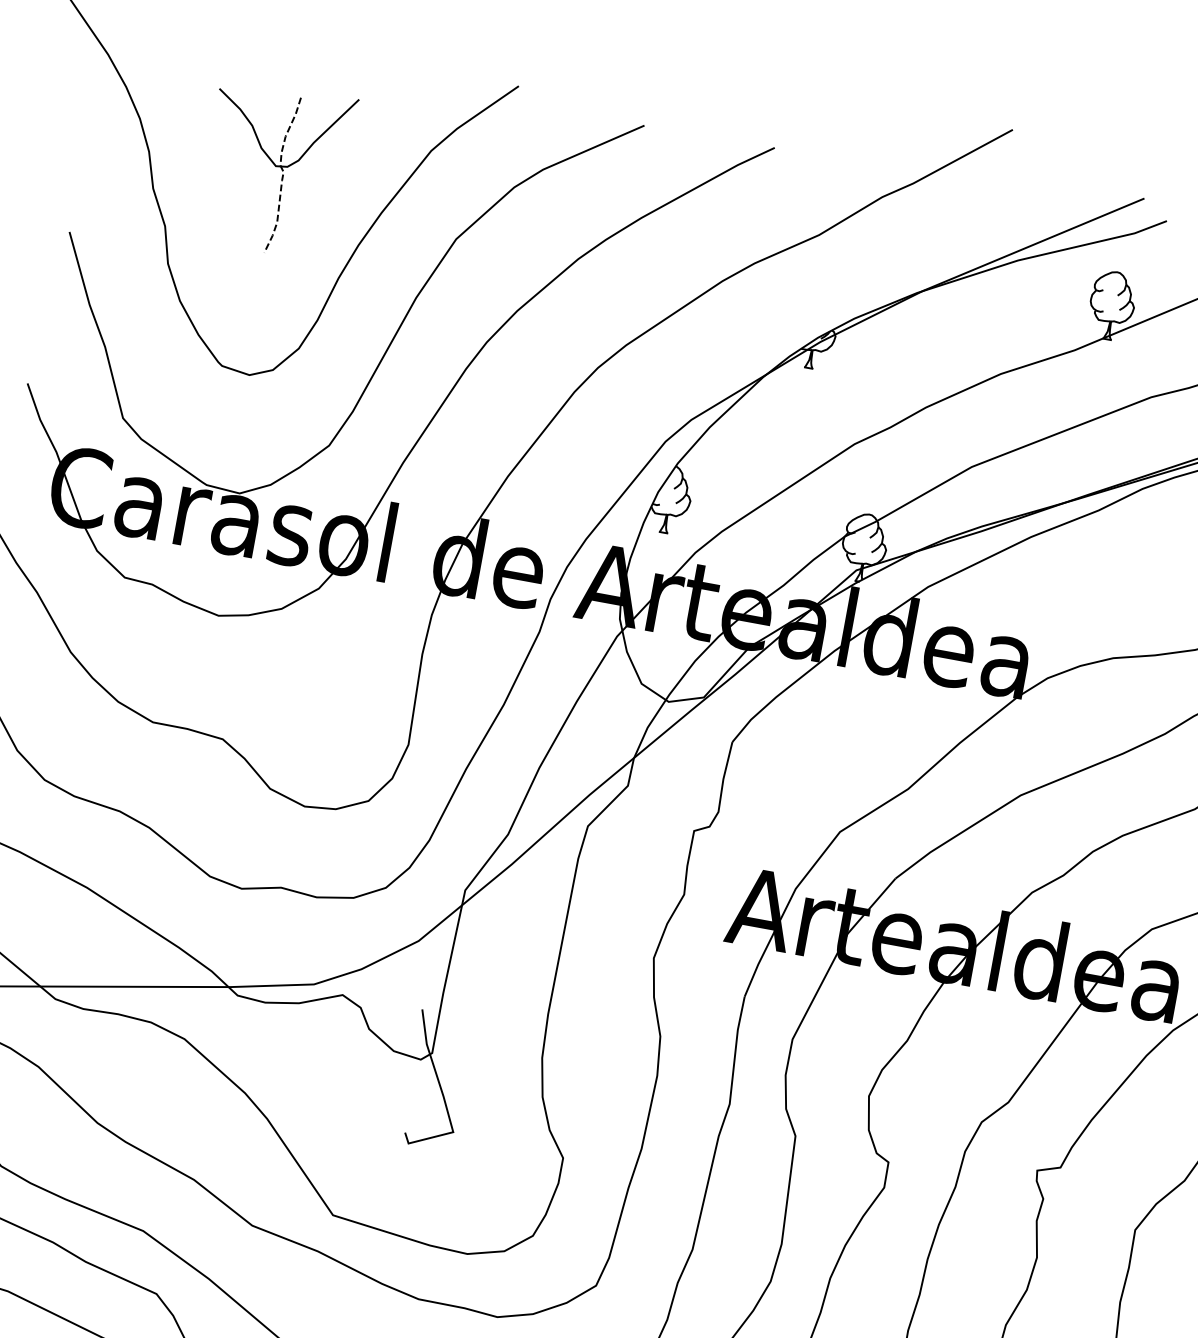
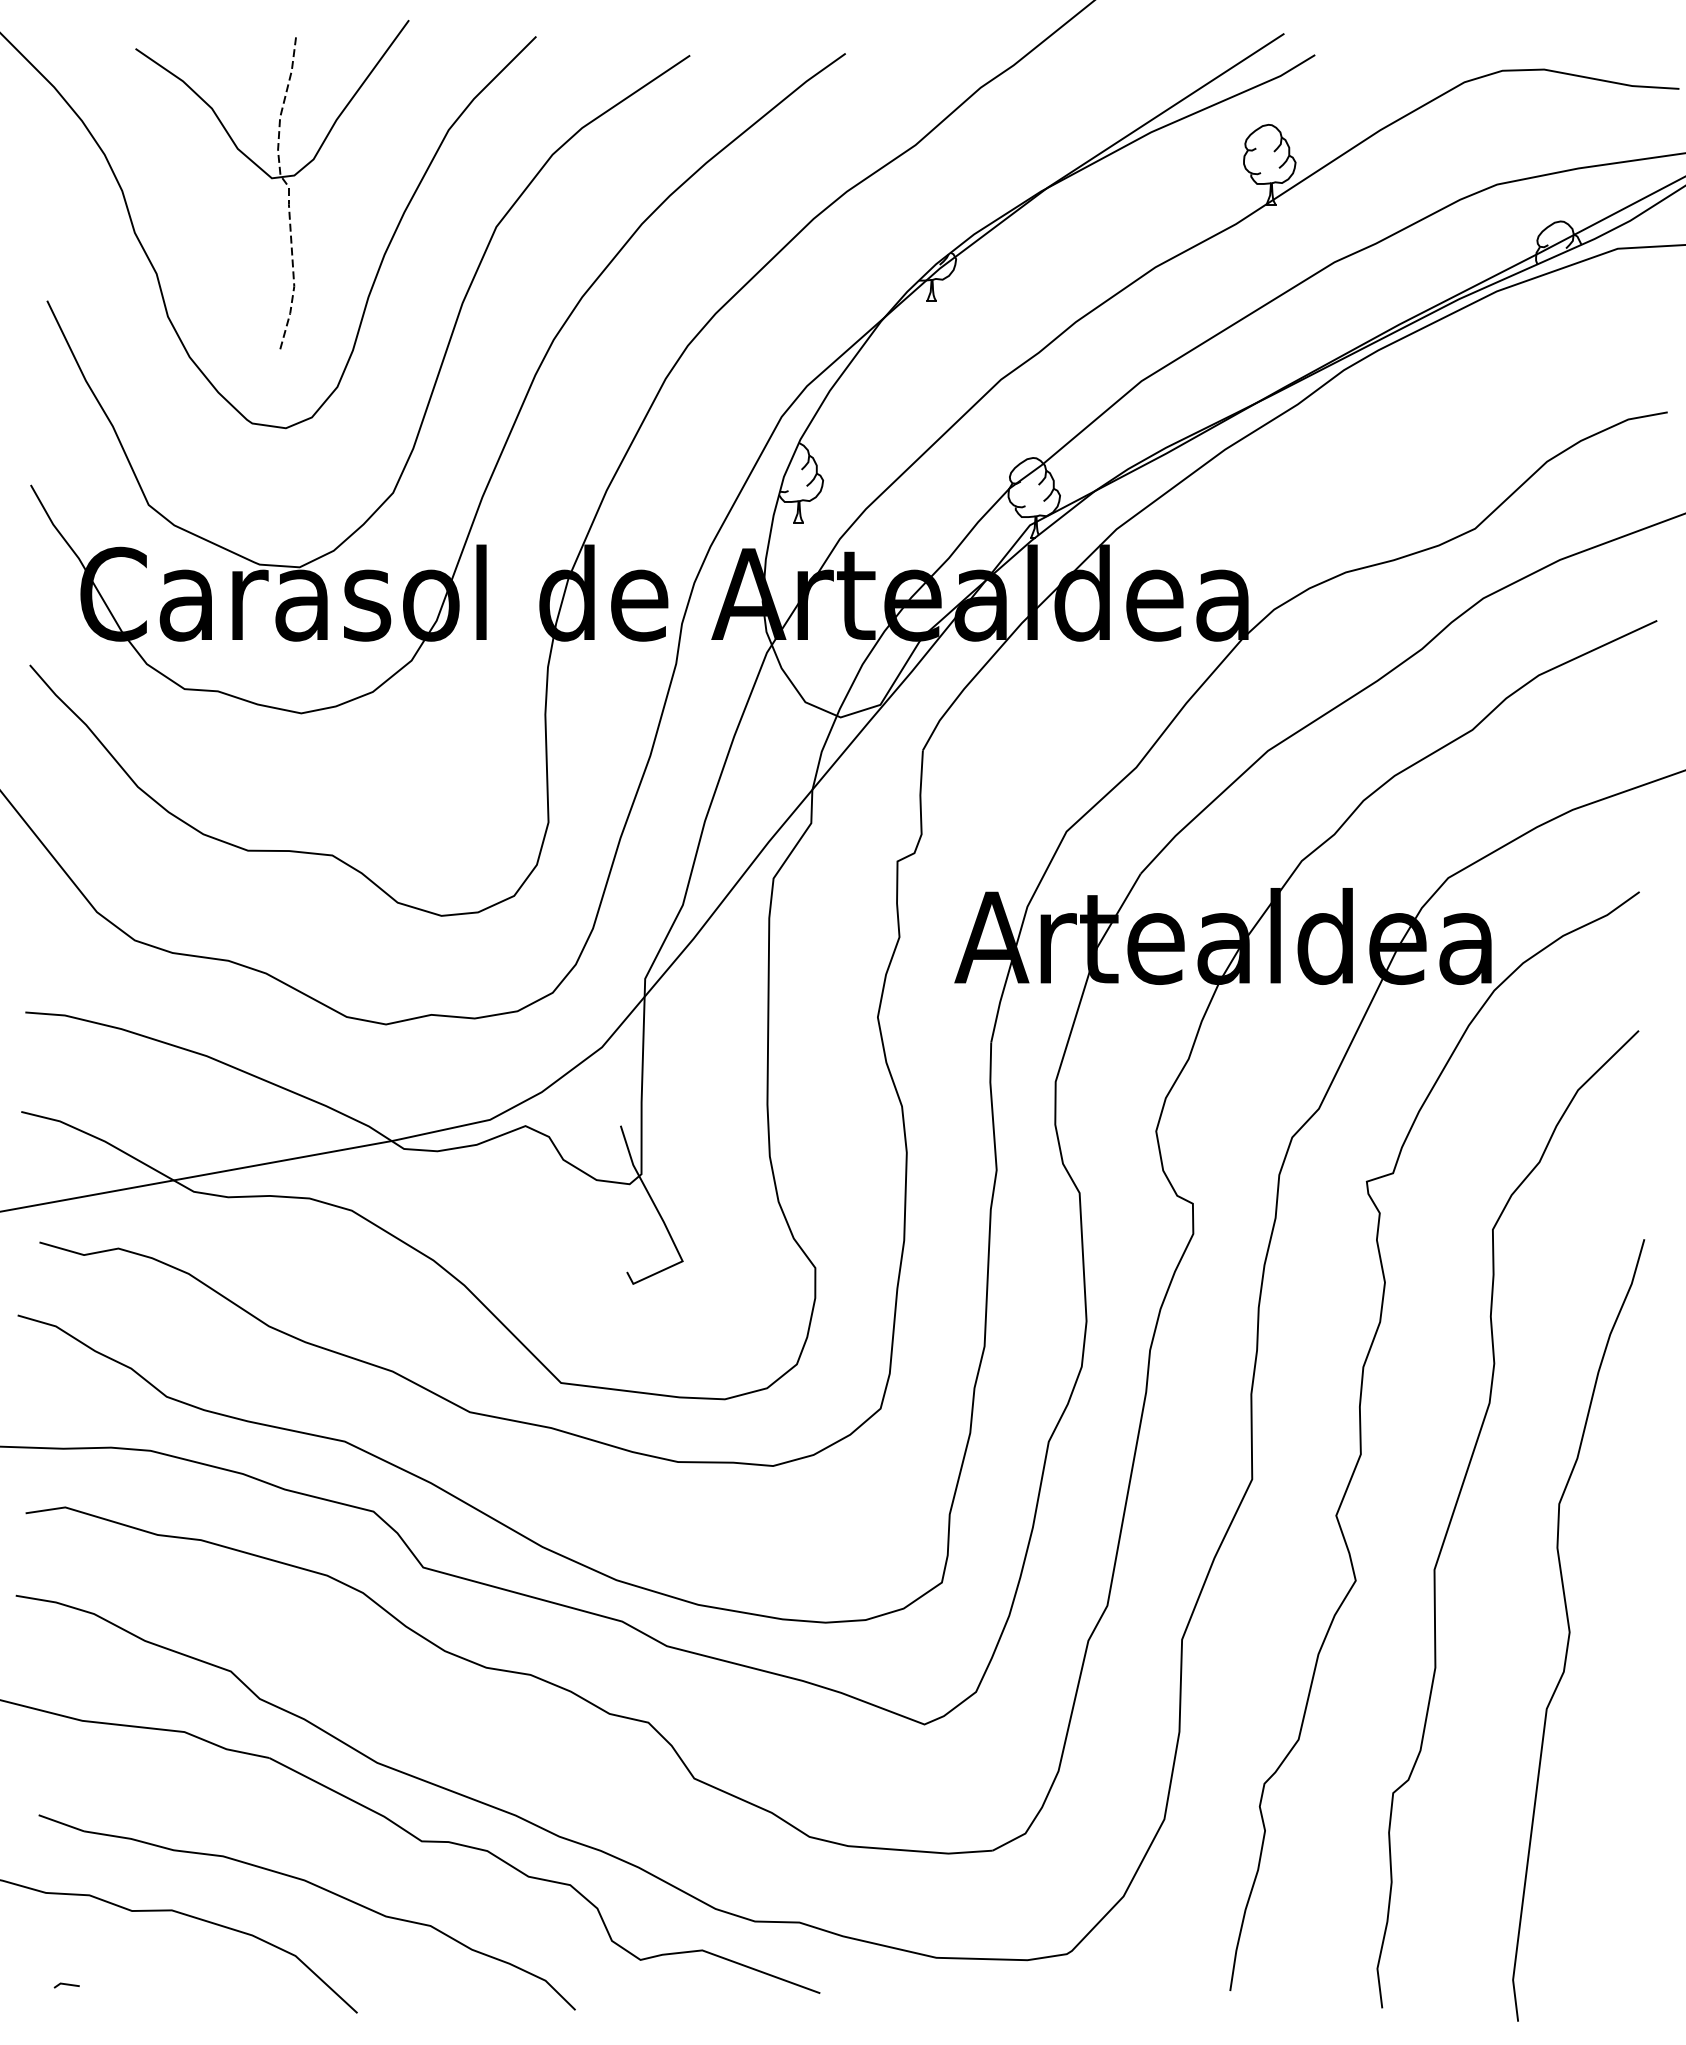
part: (275, 169) -> (272, 184), size x1.67

